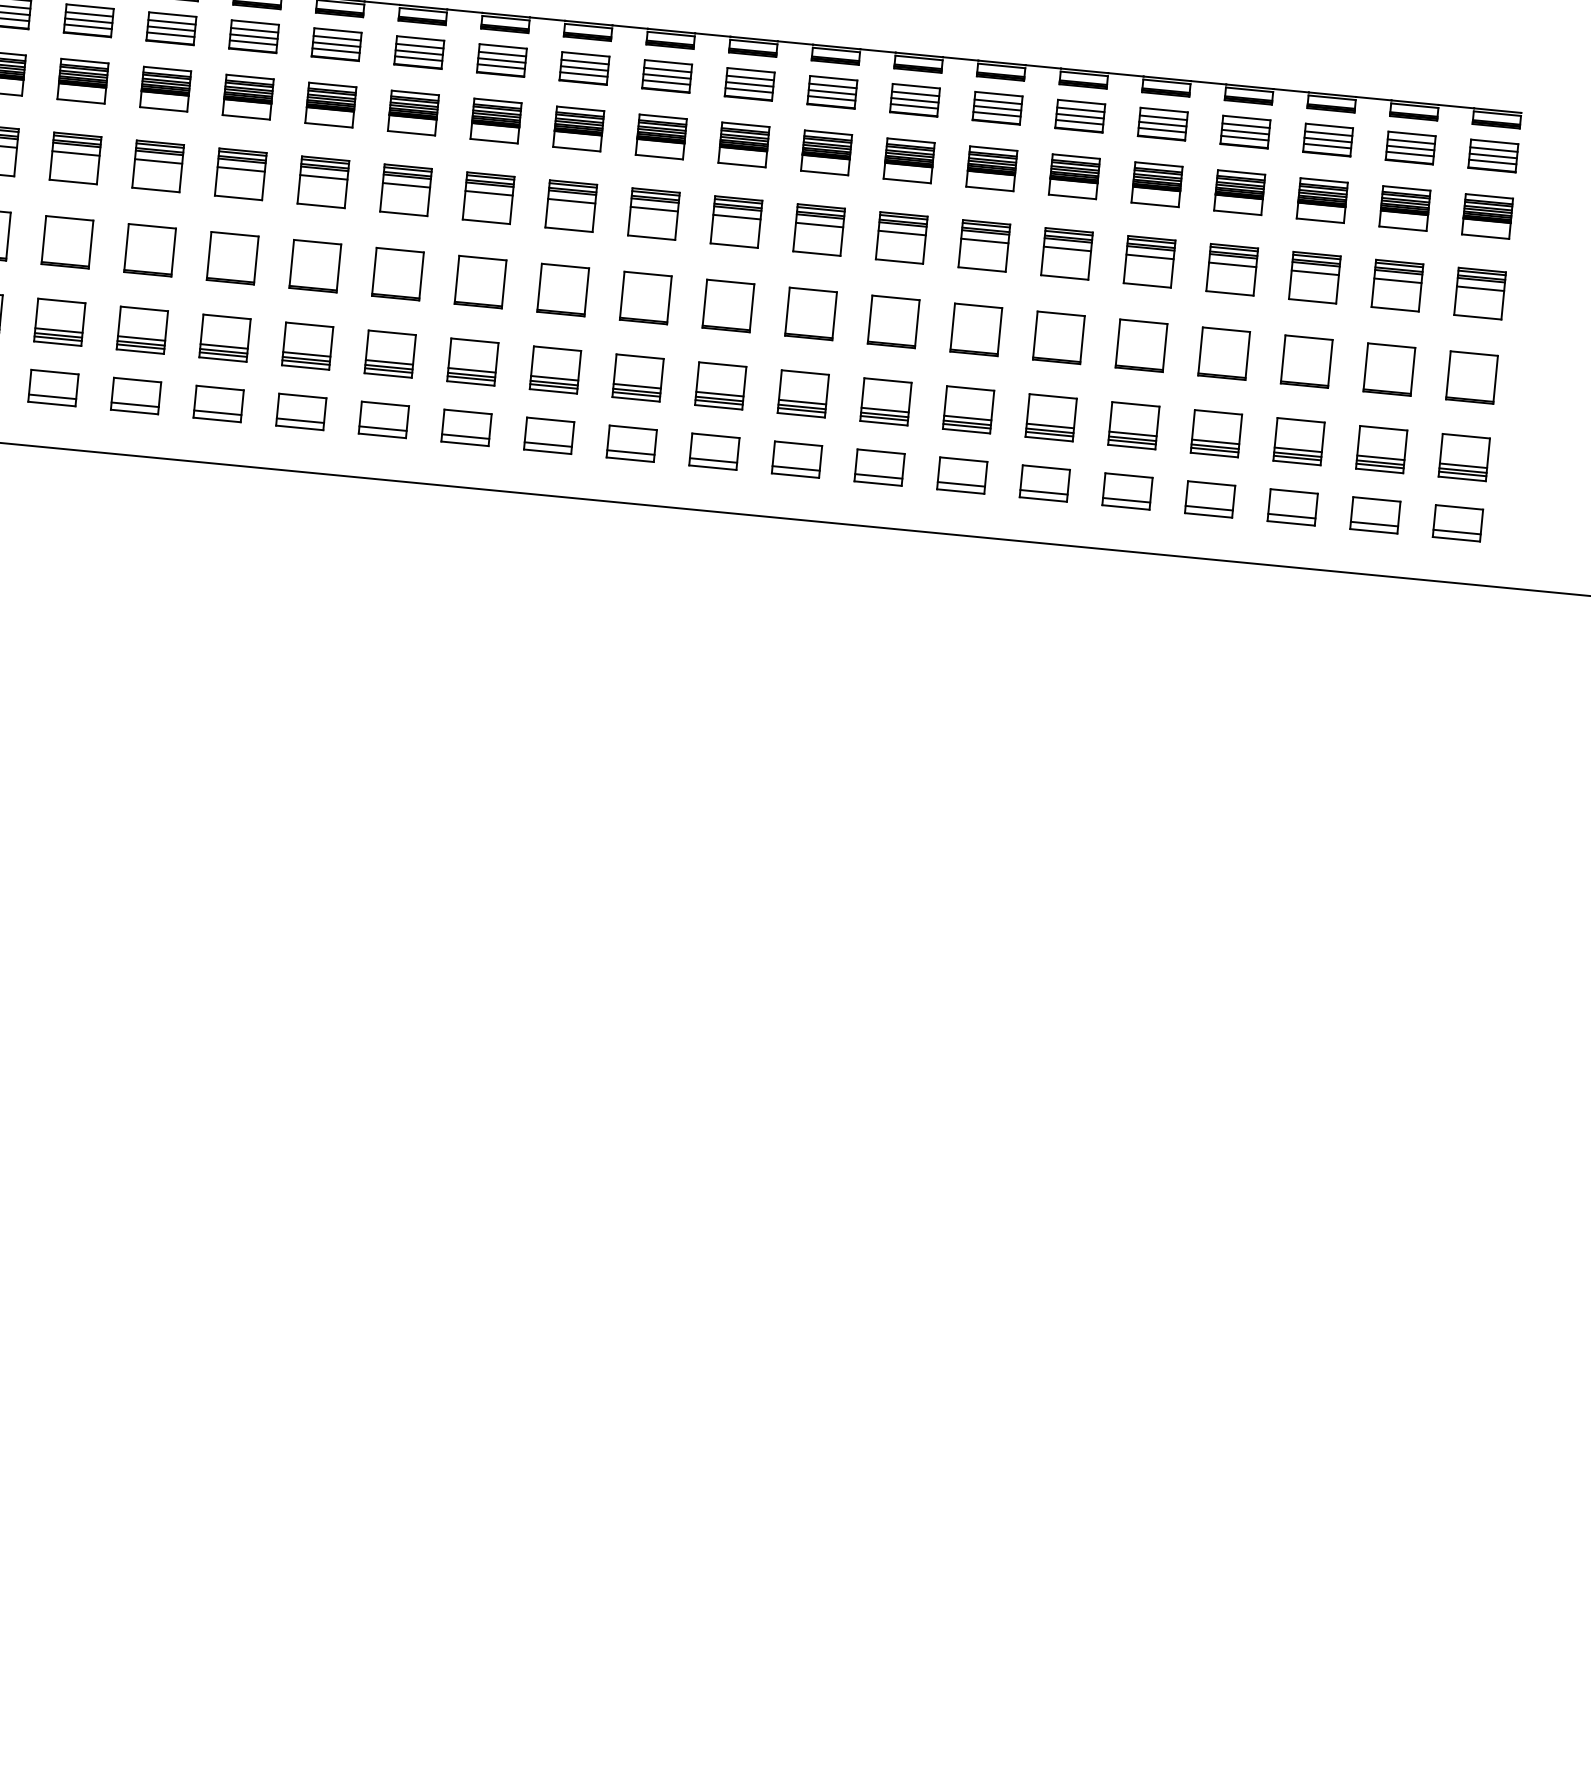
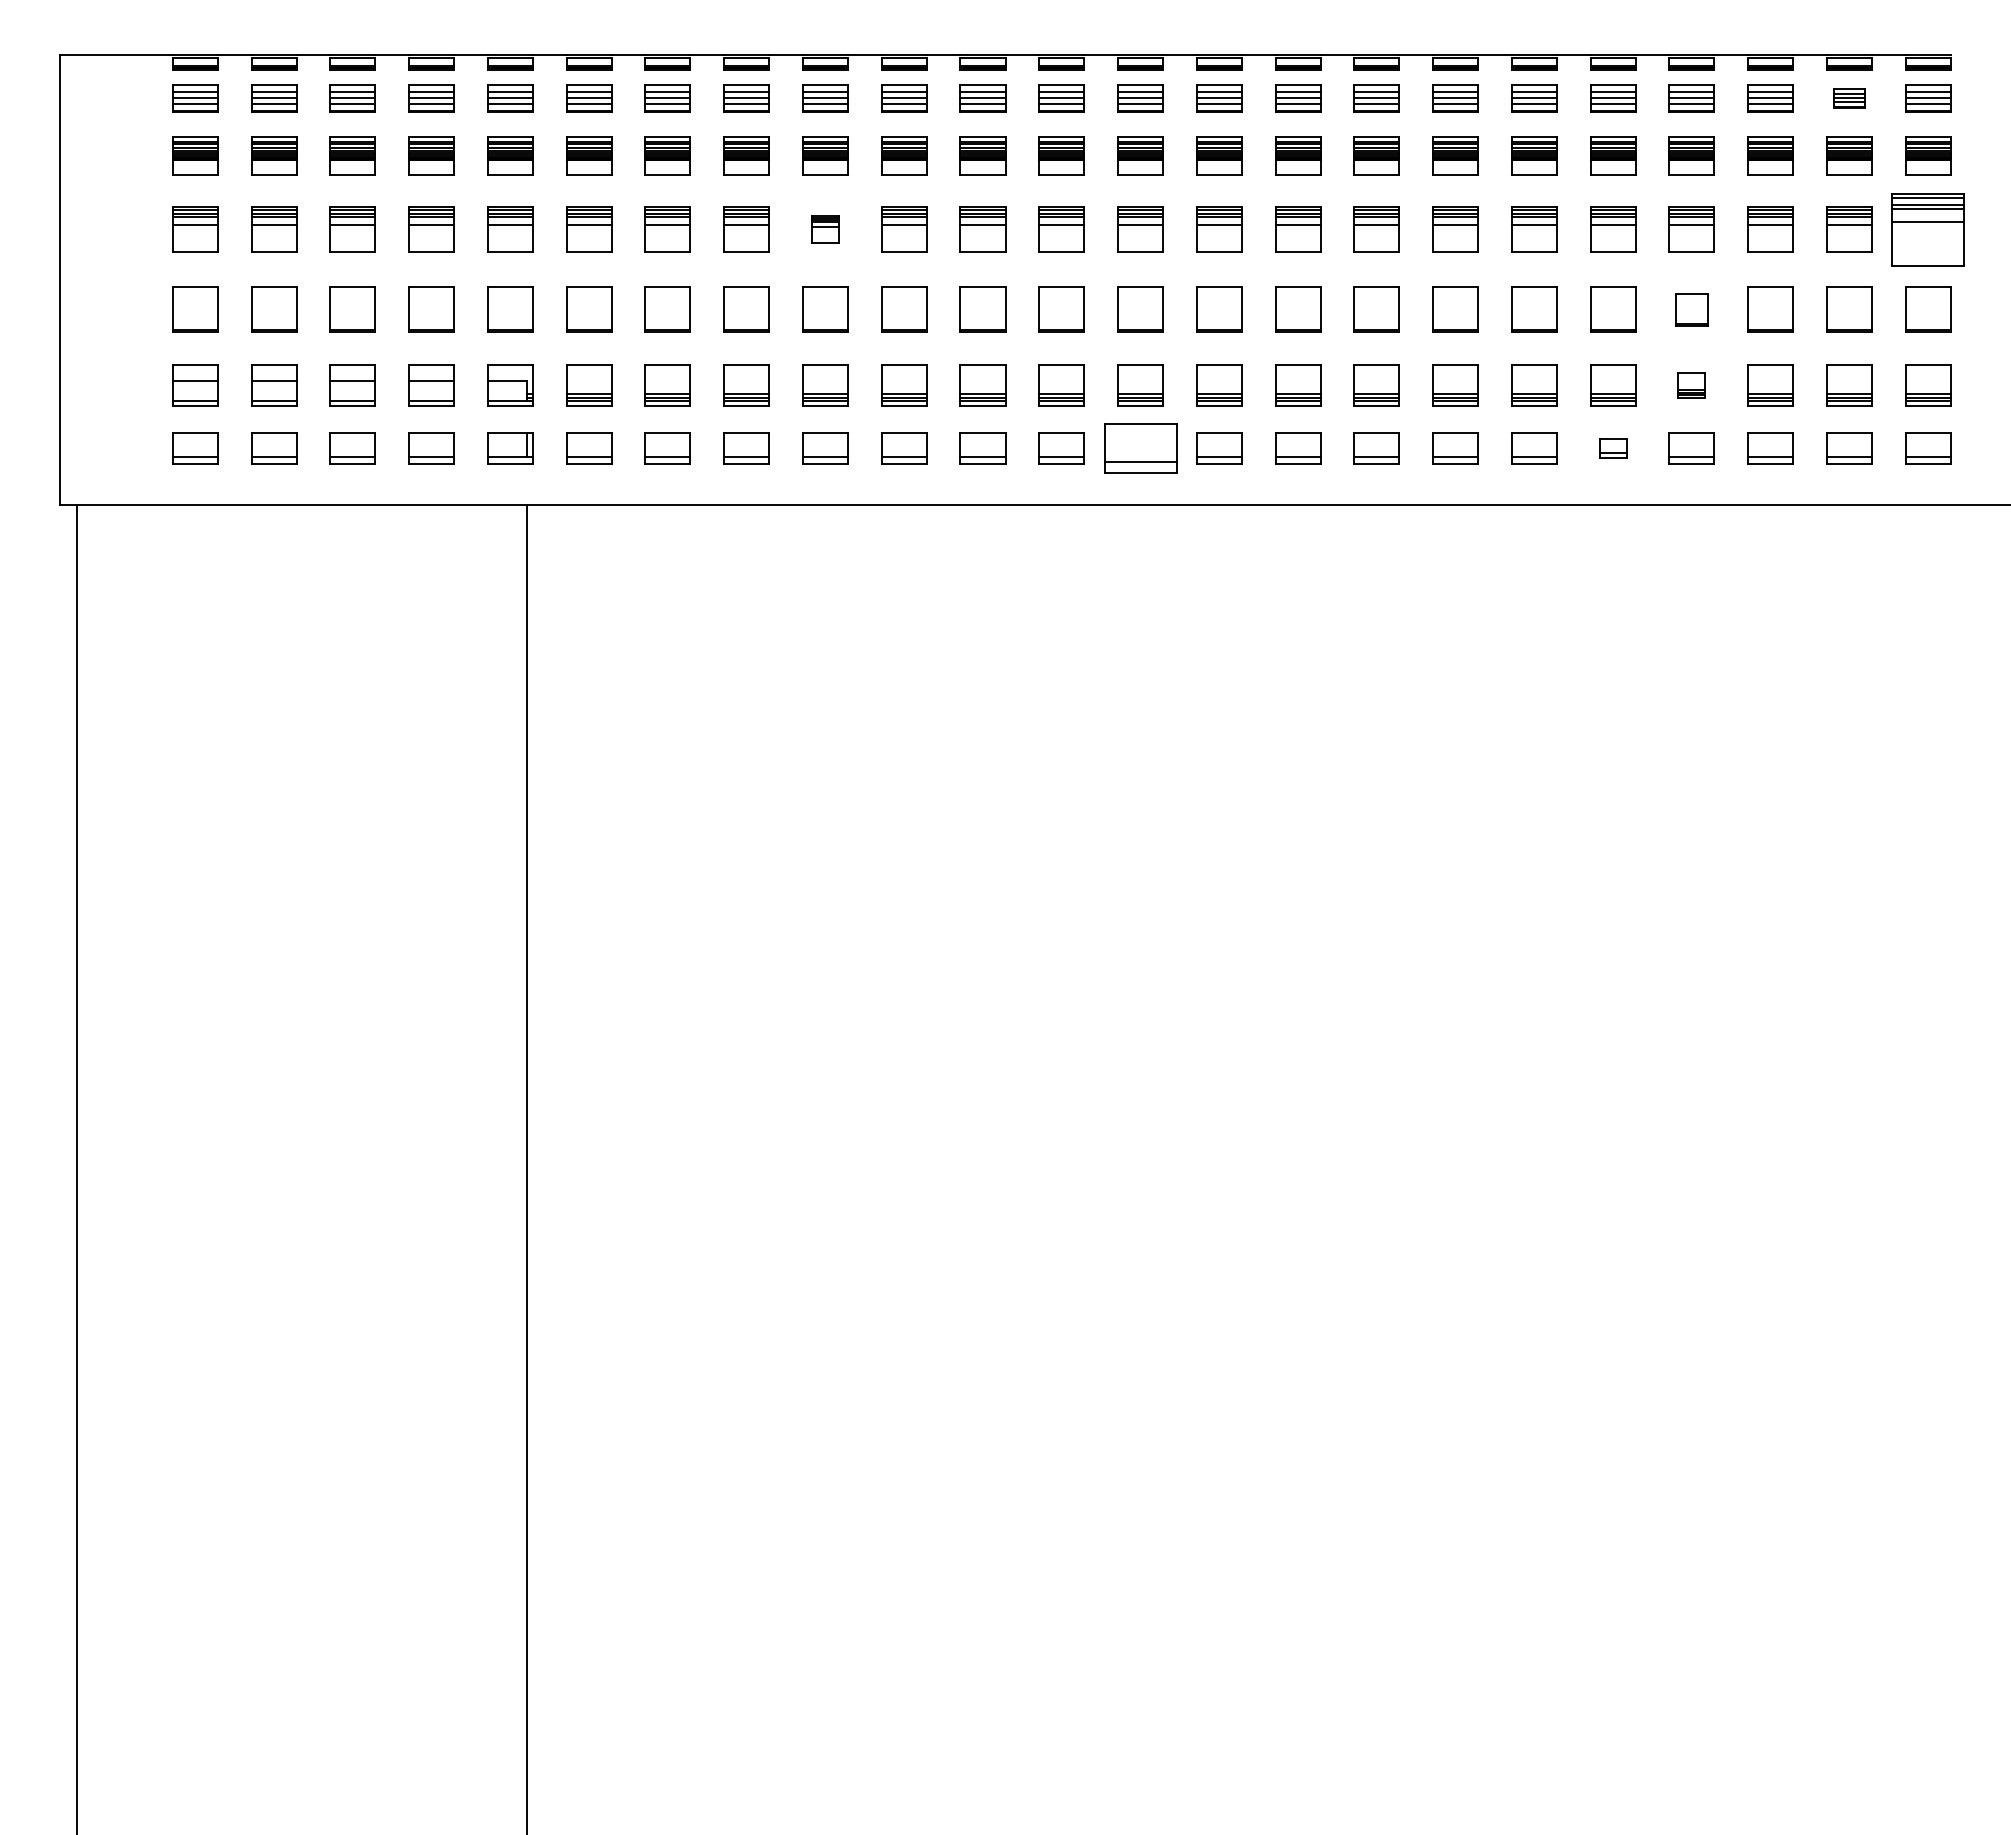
part: (1410, 148) -> (1849, 98), size x0.7
part: (323, 182) -> (825, 229), size x0.6
part: (1480, 293) -> (1928, 229), size x1.6
part: (1223, 353) -> (1691, 309), size x0.7
part: (1216, 433) -> (1691, 385), size x0.6
part: (631, 443) -> (1140, 448), size x1.6
part: (1127, 491) -> (1613, 448), size x0.6

